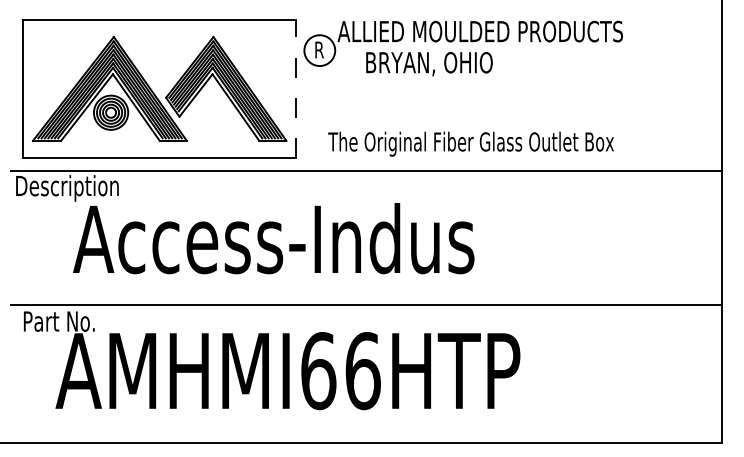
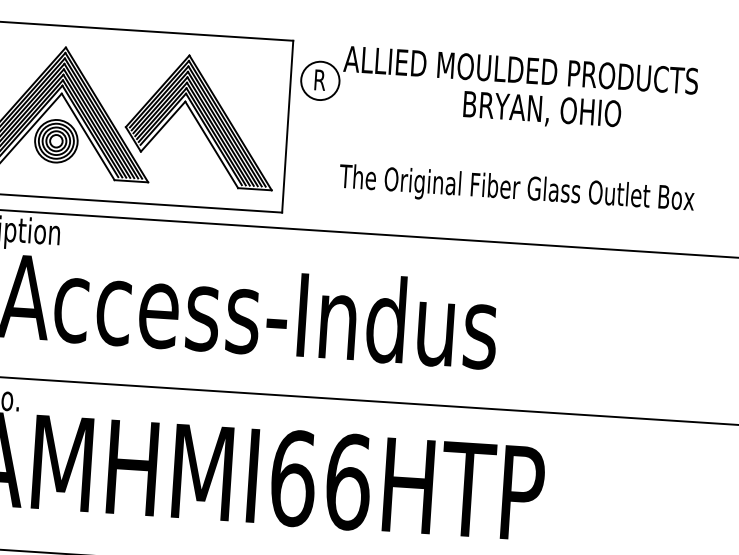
text: (429, 63) -> (542, 110), moved
line: (295, 88) -> (287, 125), dashed -> solid
text: (470, 143) -> (516, 189), moved

